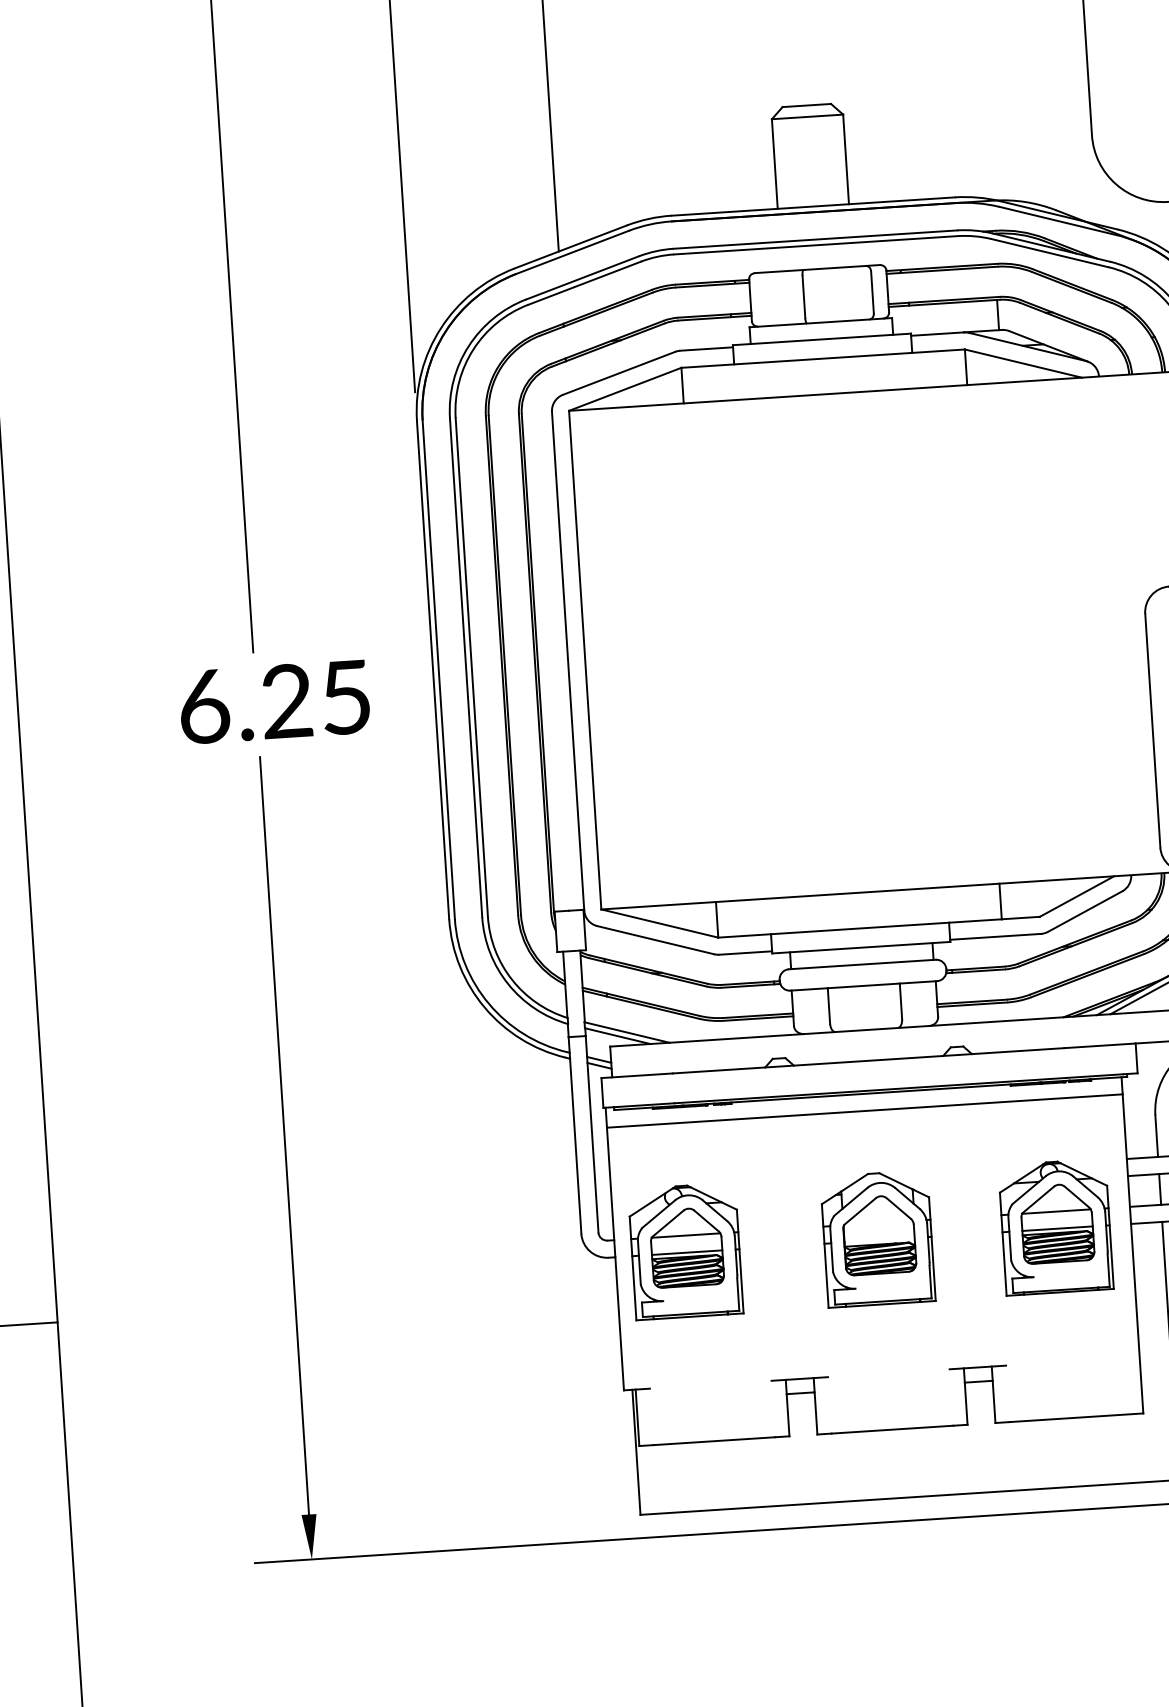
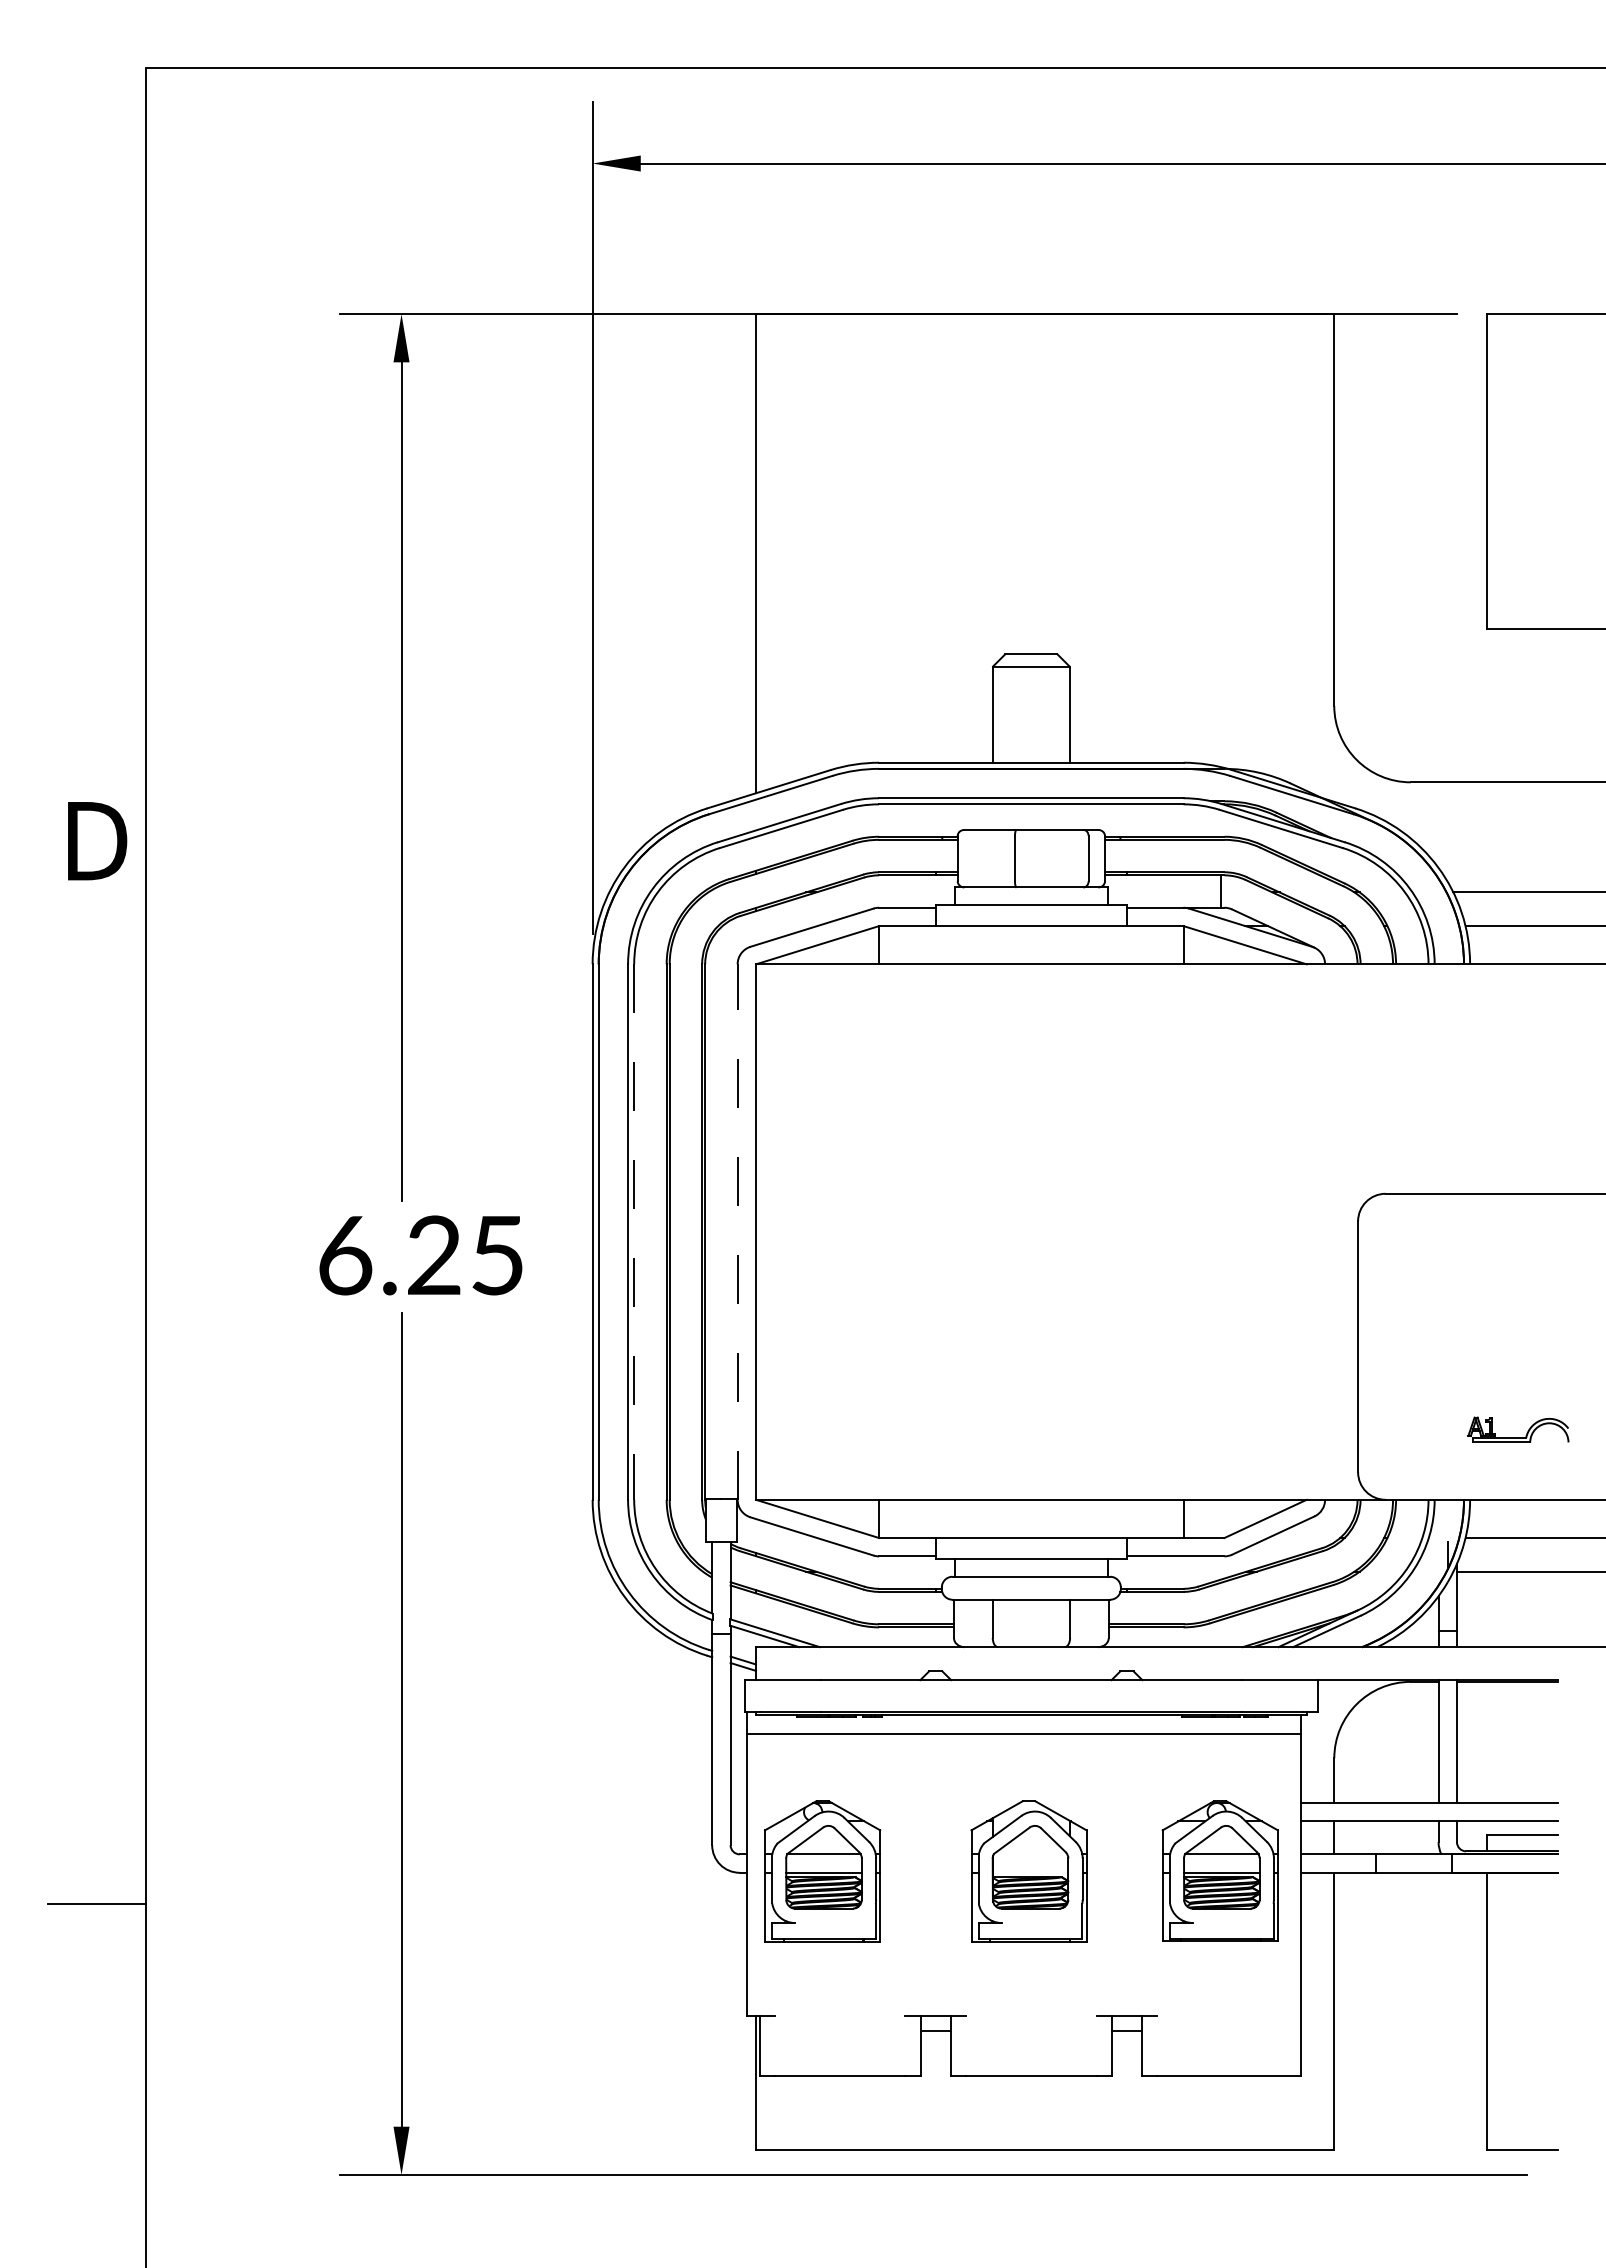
line: (568, 661) -> (737, 1232), solid -> dashed
line: (472, 667) -> (634, 1232), solid -> dashed

